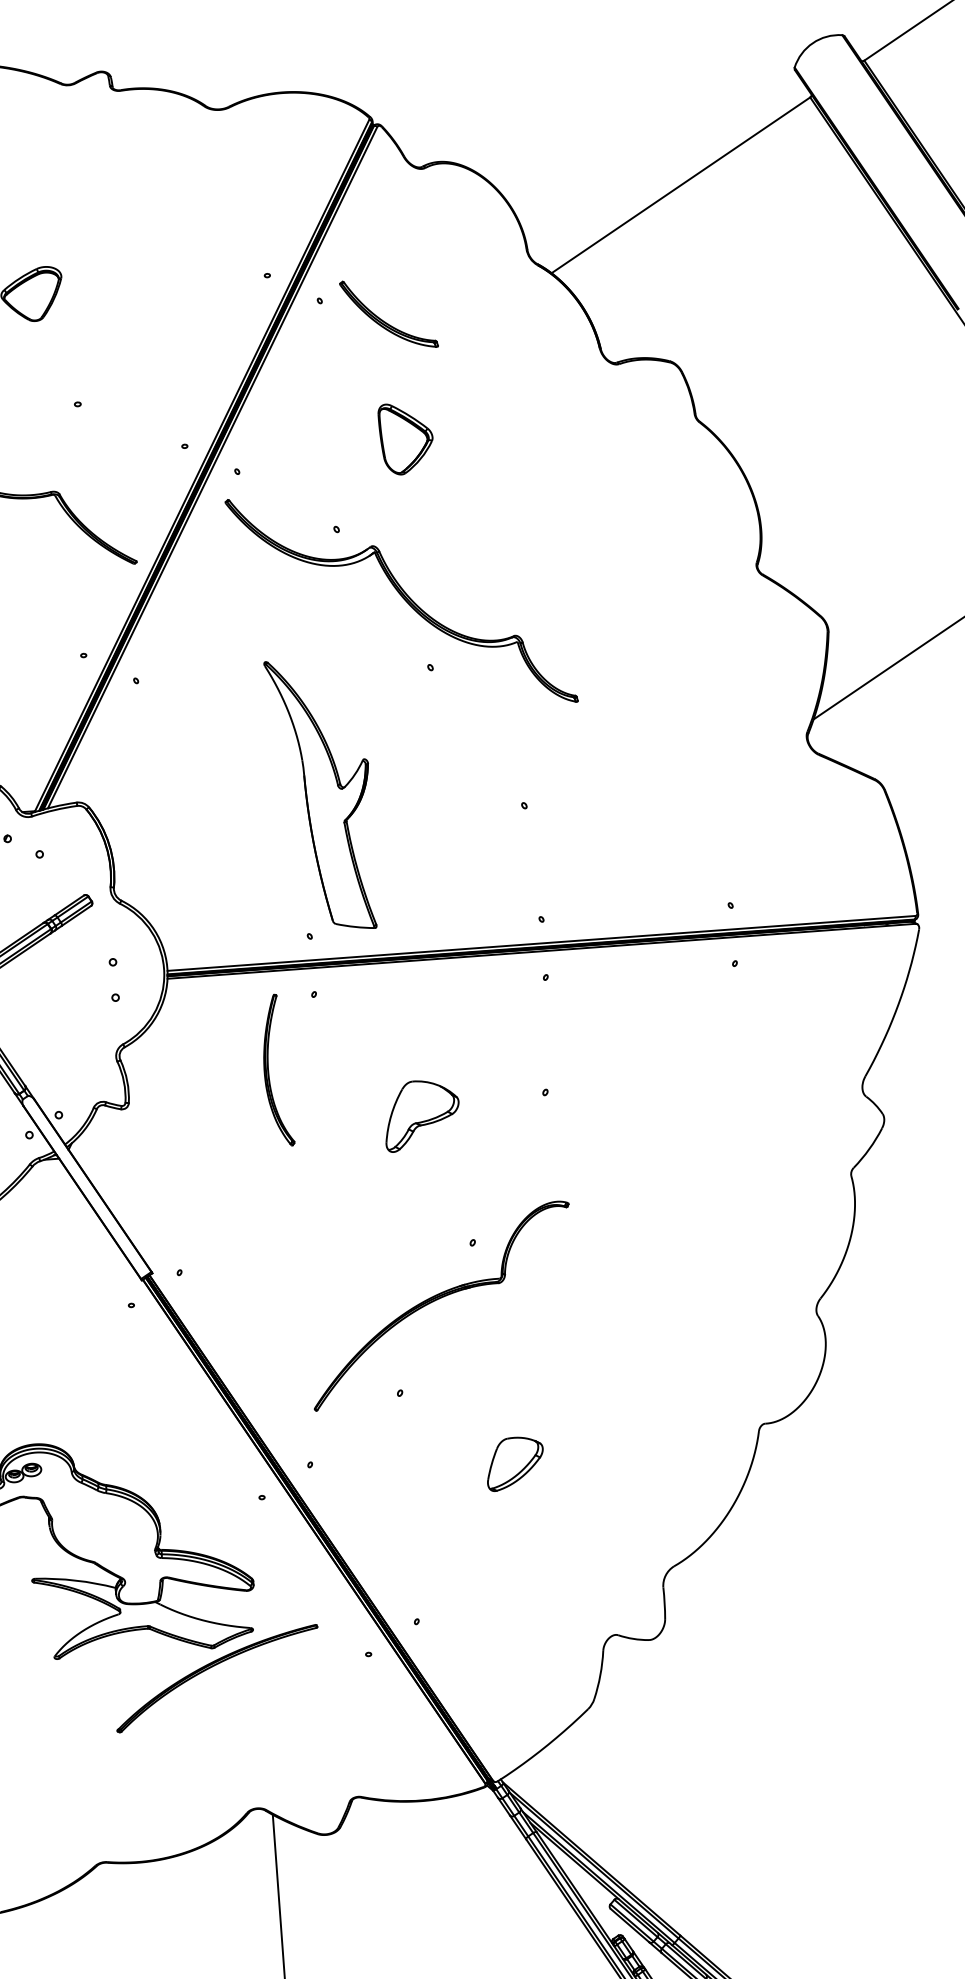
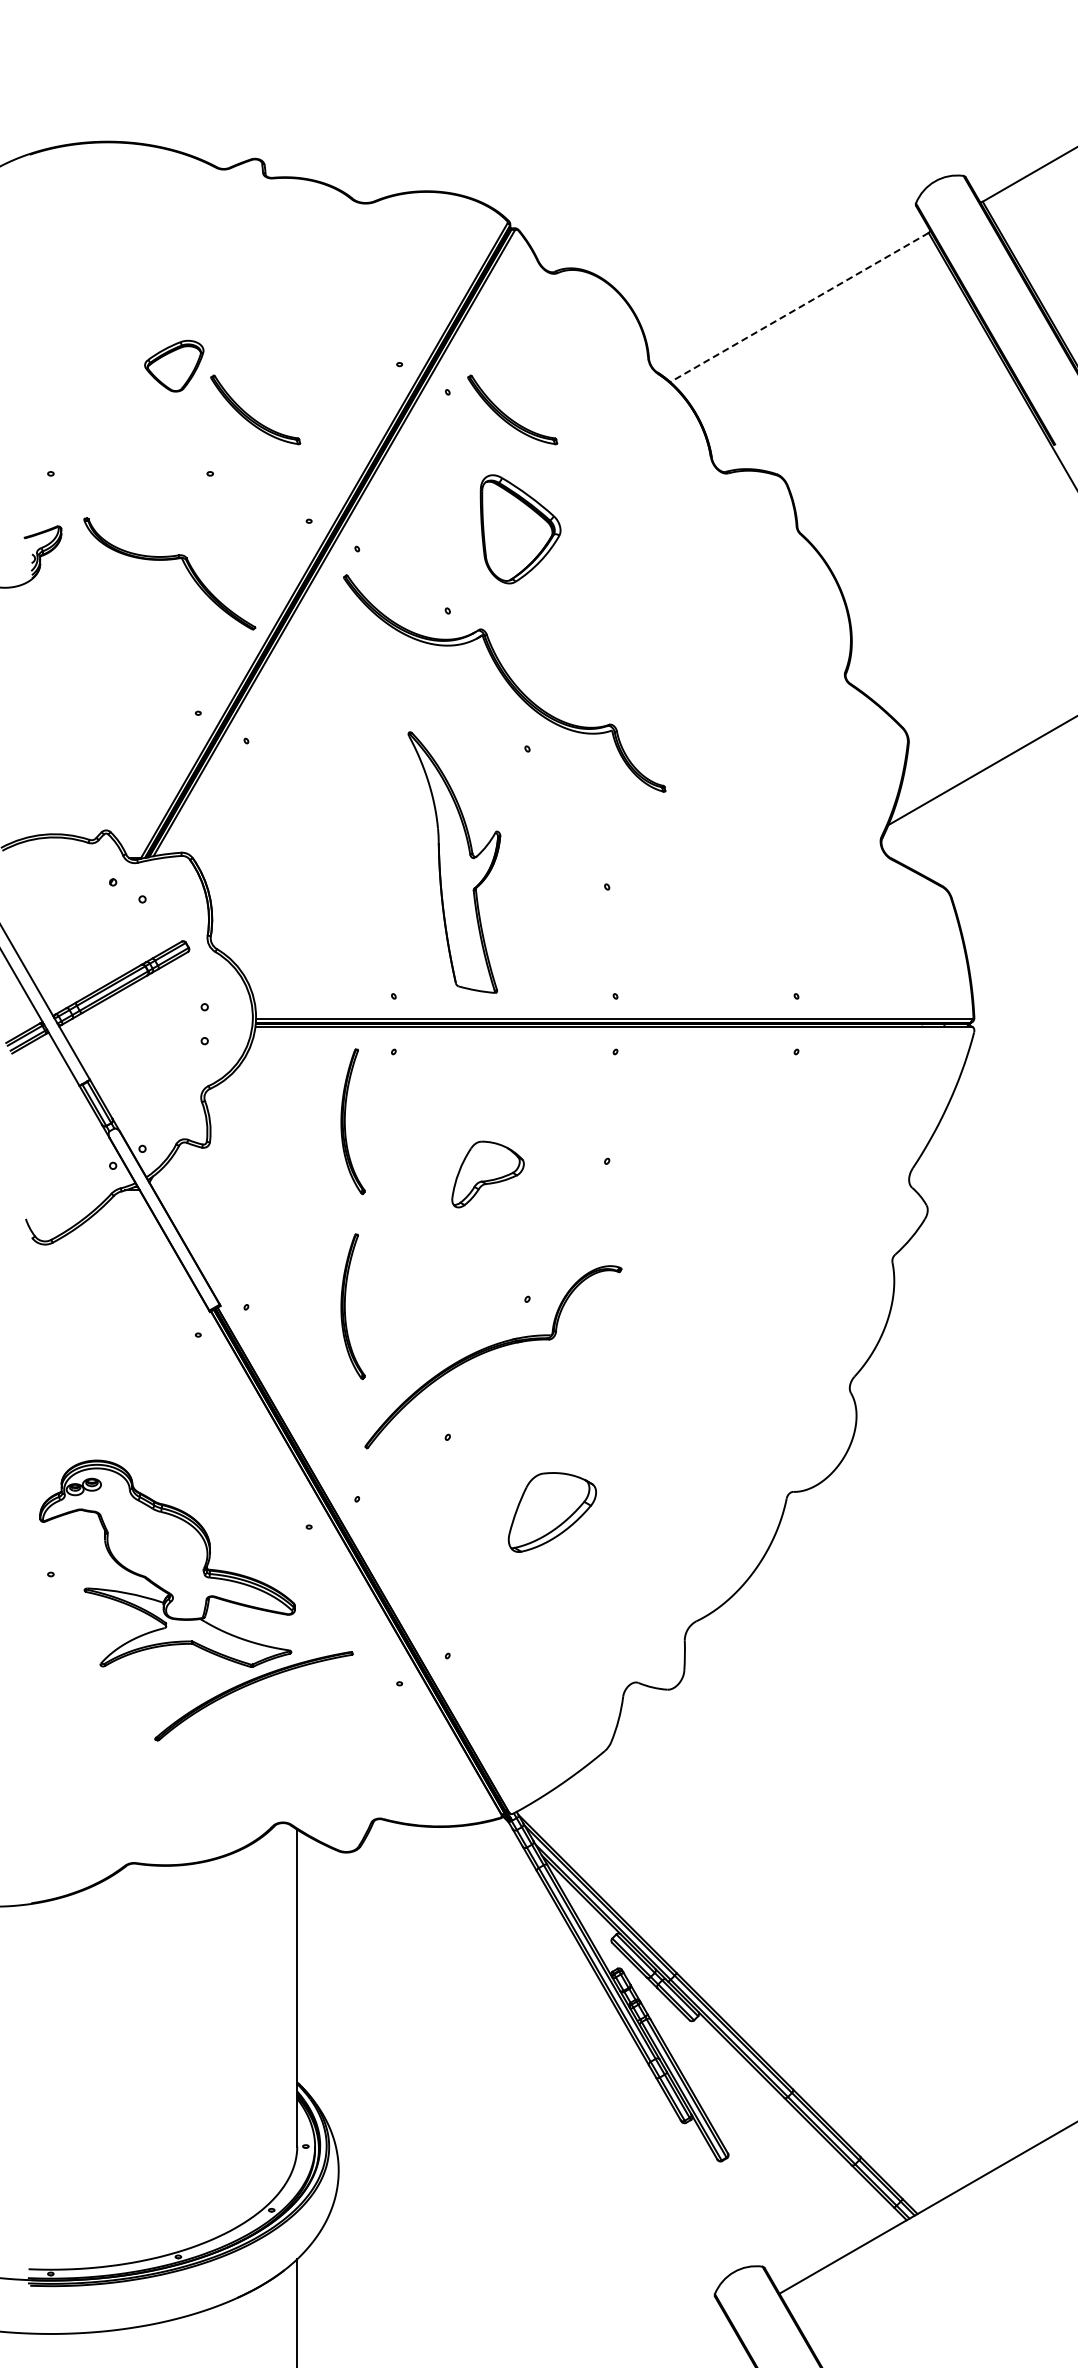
line: (680, 185) -> (799, 307), solid -> dashed
part: (114, 339) -> (249, 414), added
part: (406, 438) -> (520, 529), size x1.6
part: (322, 794) -> (454, 862), moved
part: (283, 1264) -> (345, 1306), added
part: (515, 1463) -> (552, 1512), size x1.6

